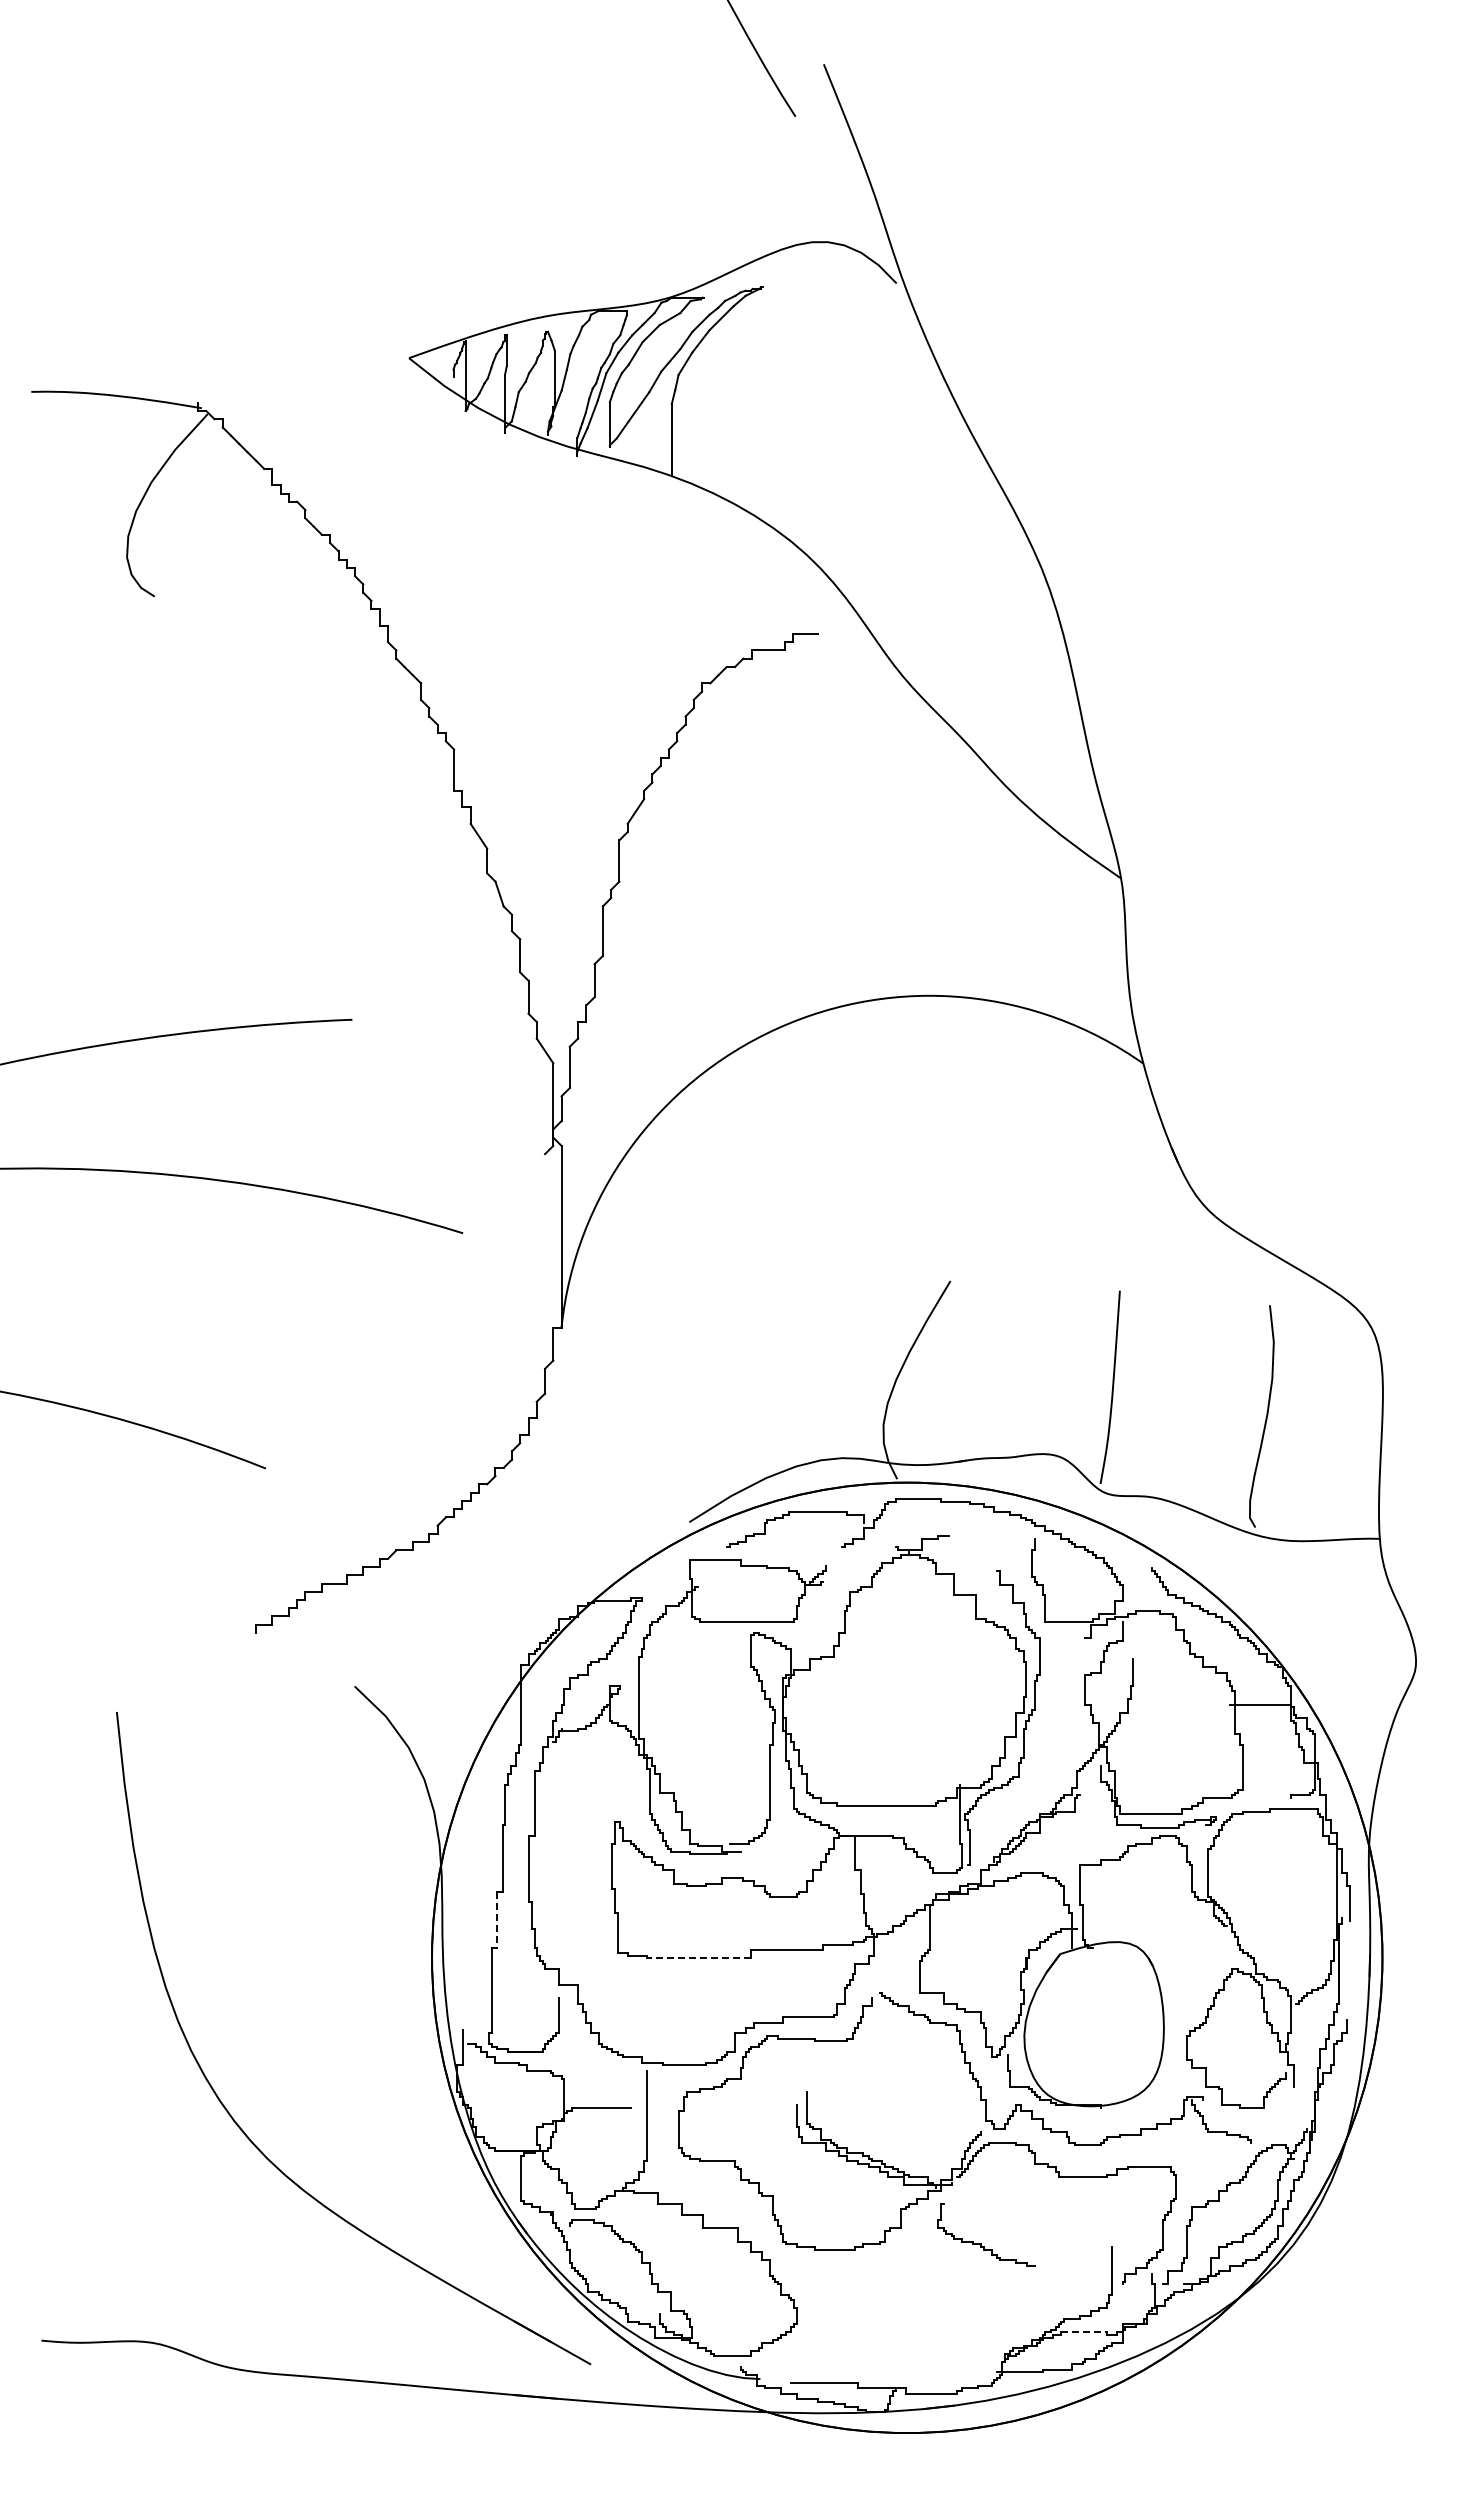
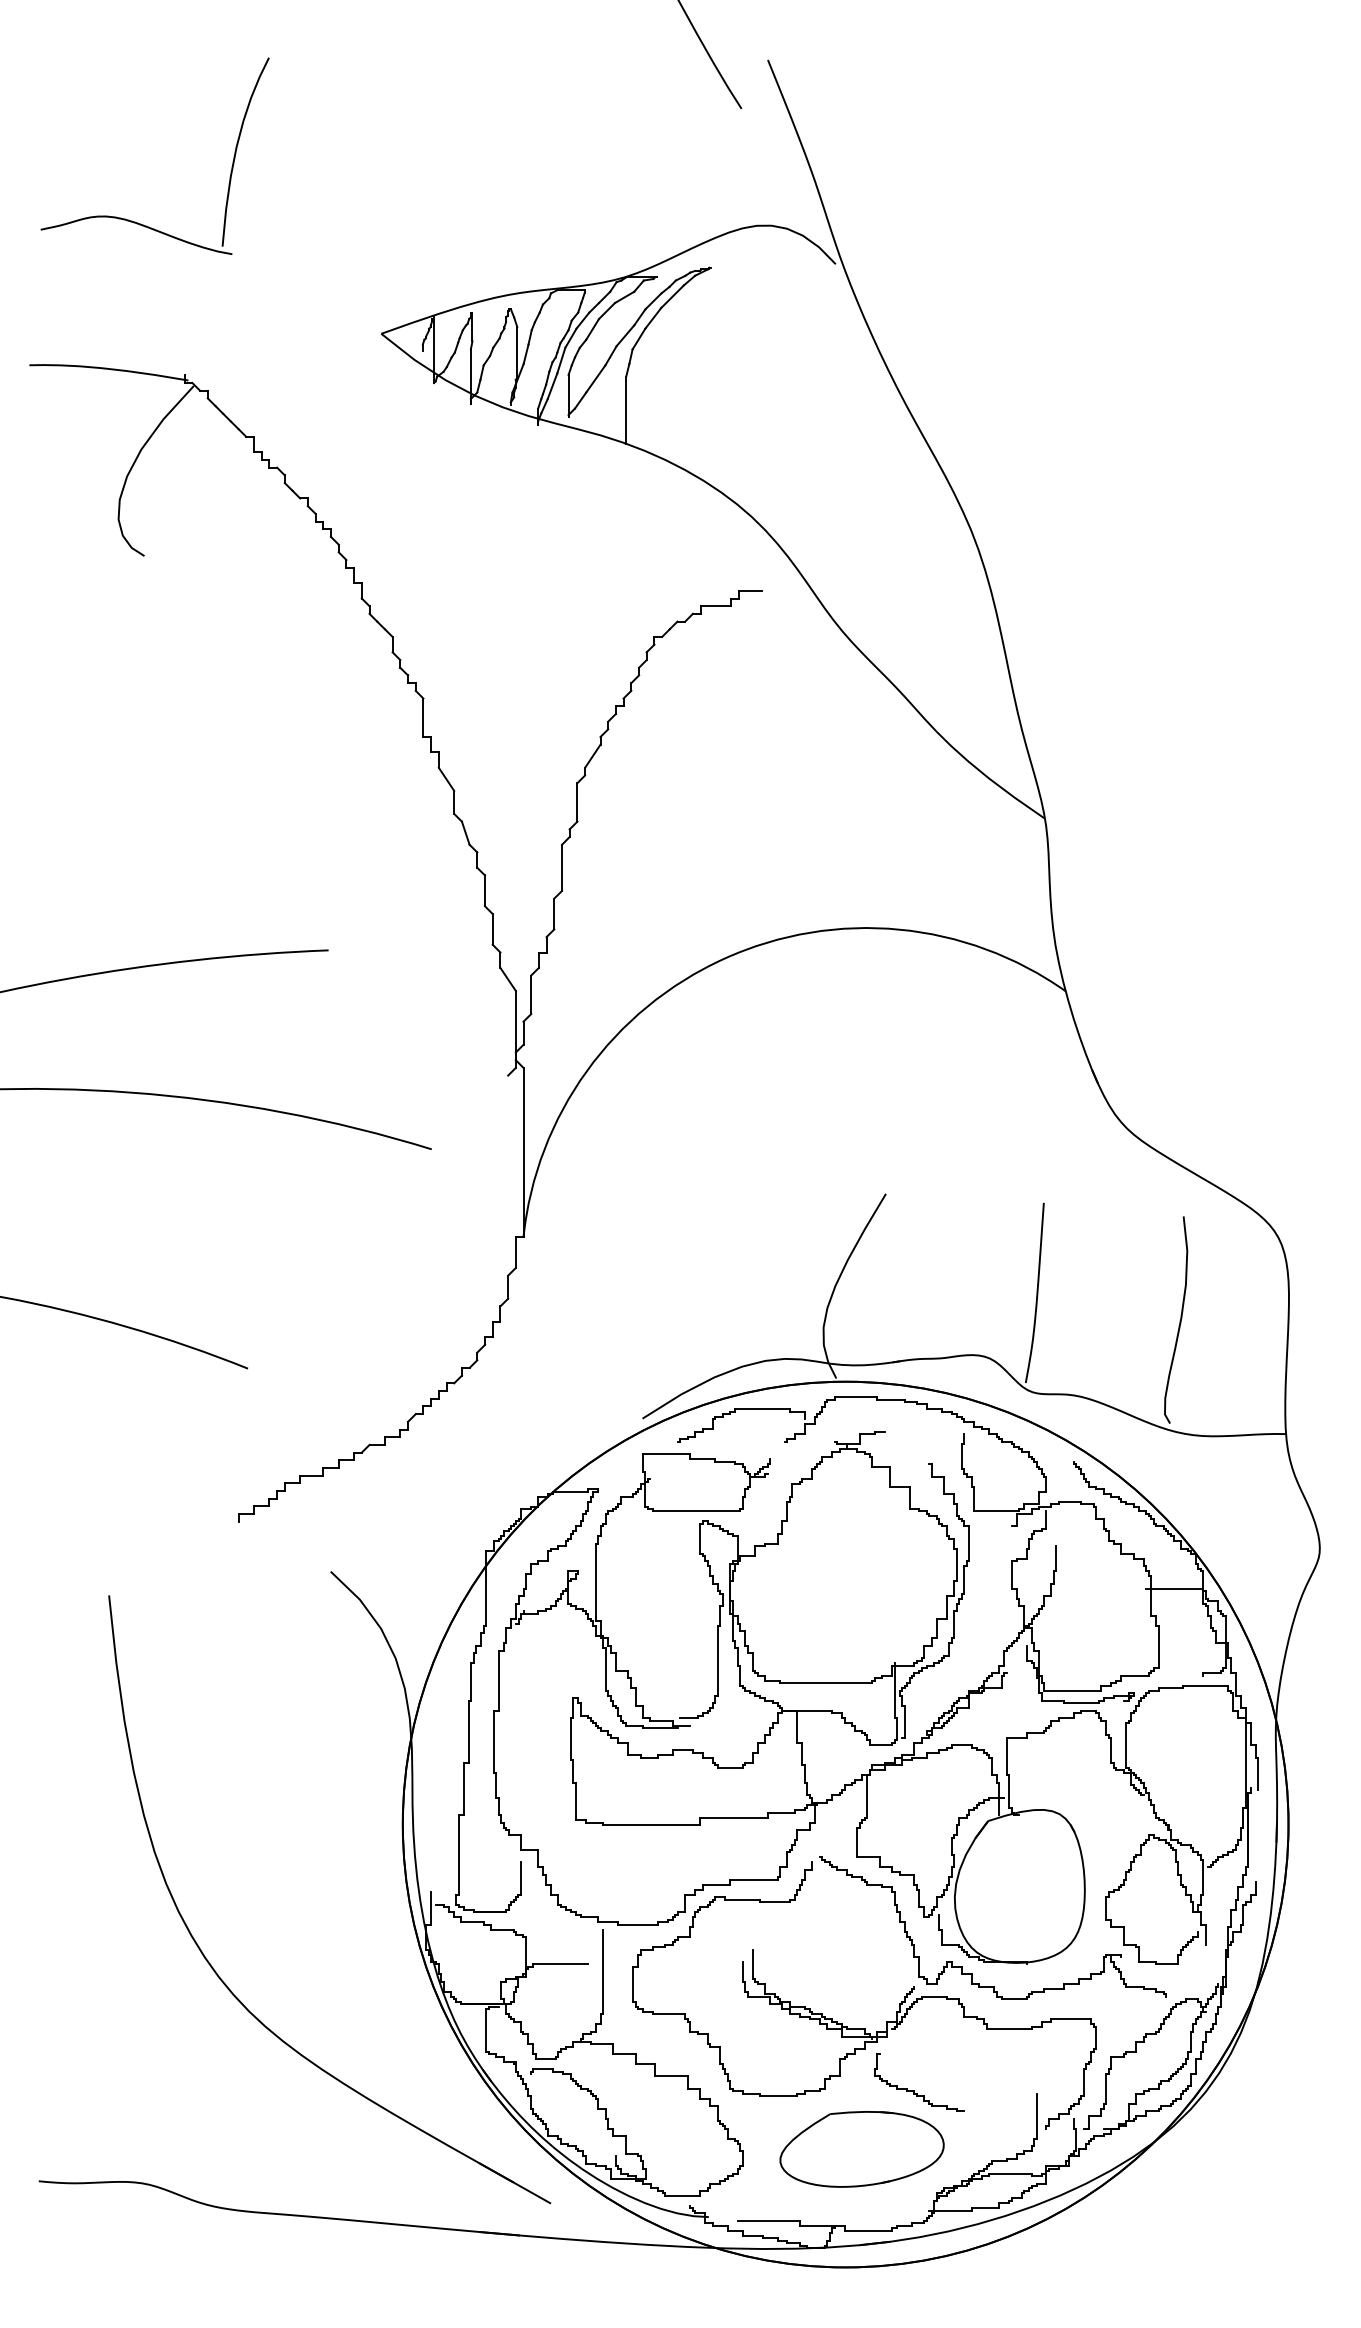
part: (144, 237) -> (134, 221), added
line: (497, 1920) -> (463, 1789), dashed -> solid
line: (698, 1958) -> (651, 1825), dashed -> solid
part: (924, 2306) -> (861, 2149), added
line: (1083, 2332) -> (1009, 2173), dashed -> solid

